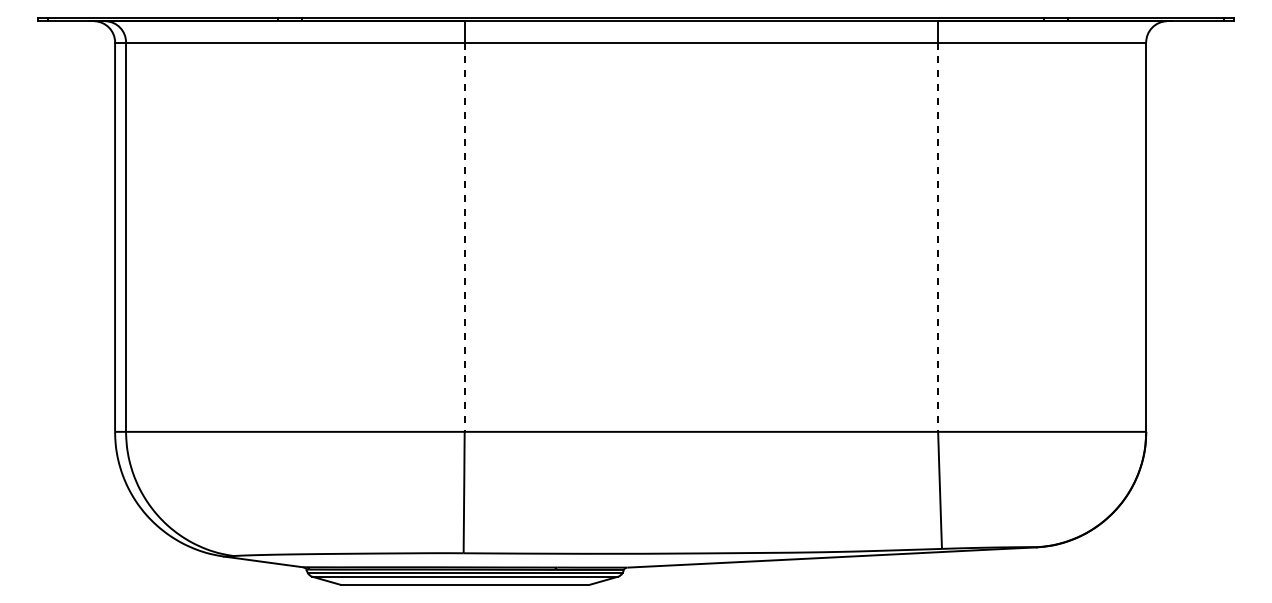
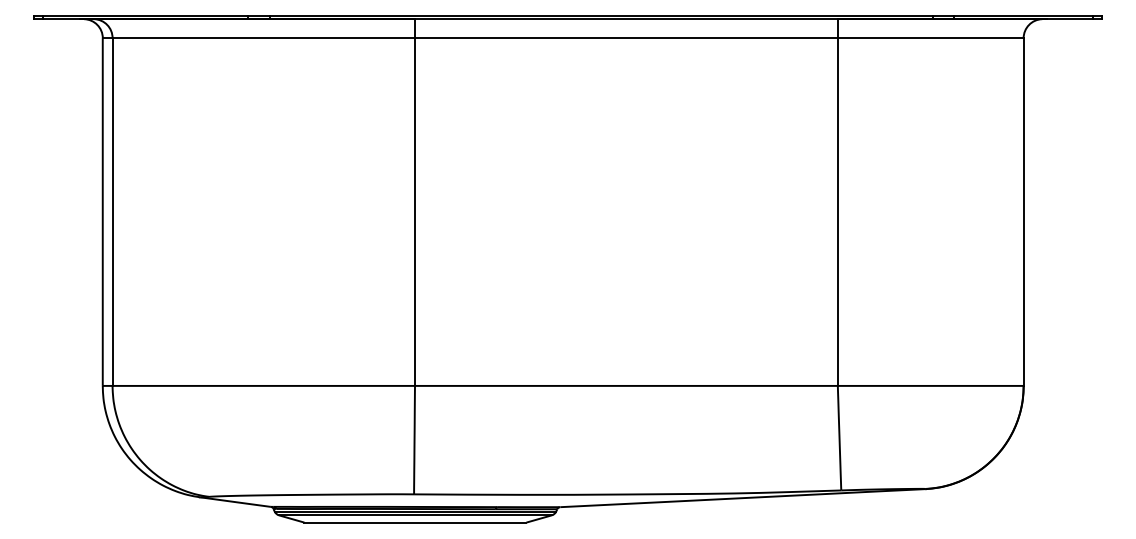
line: (464, 237) -> (414, 212), dashed -> solid
line: (938, 237) -> (838, 212), dashed -> solid

